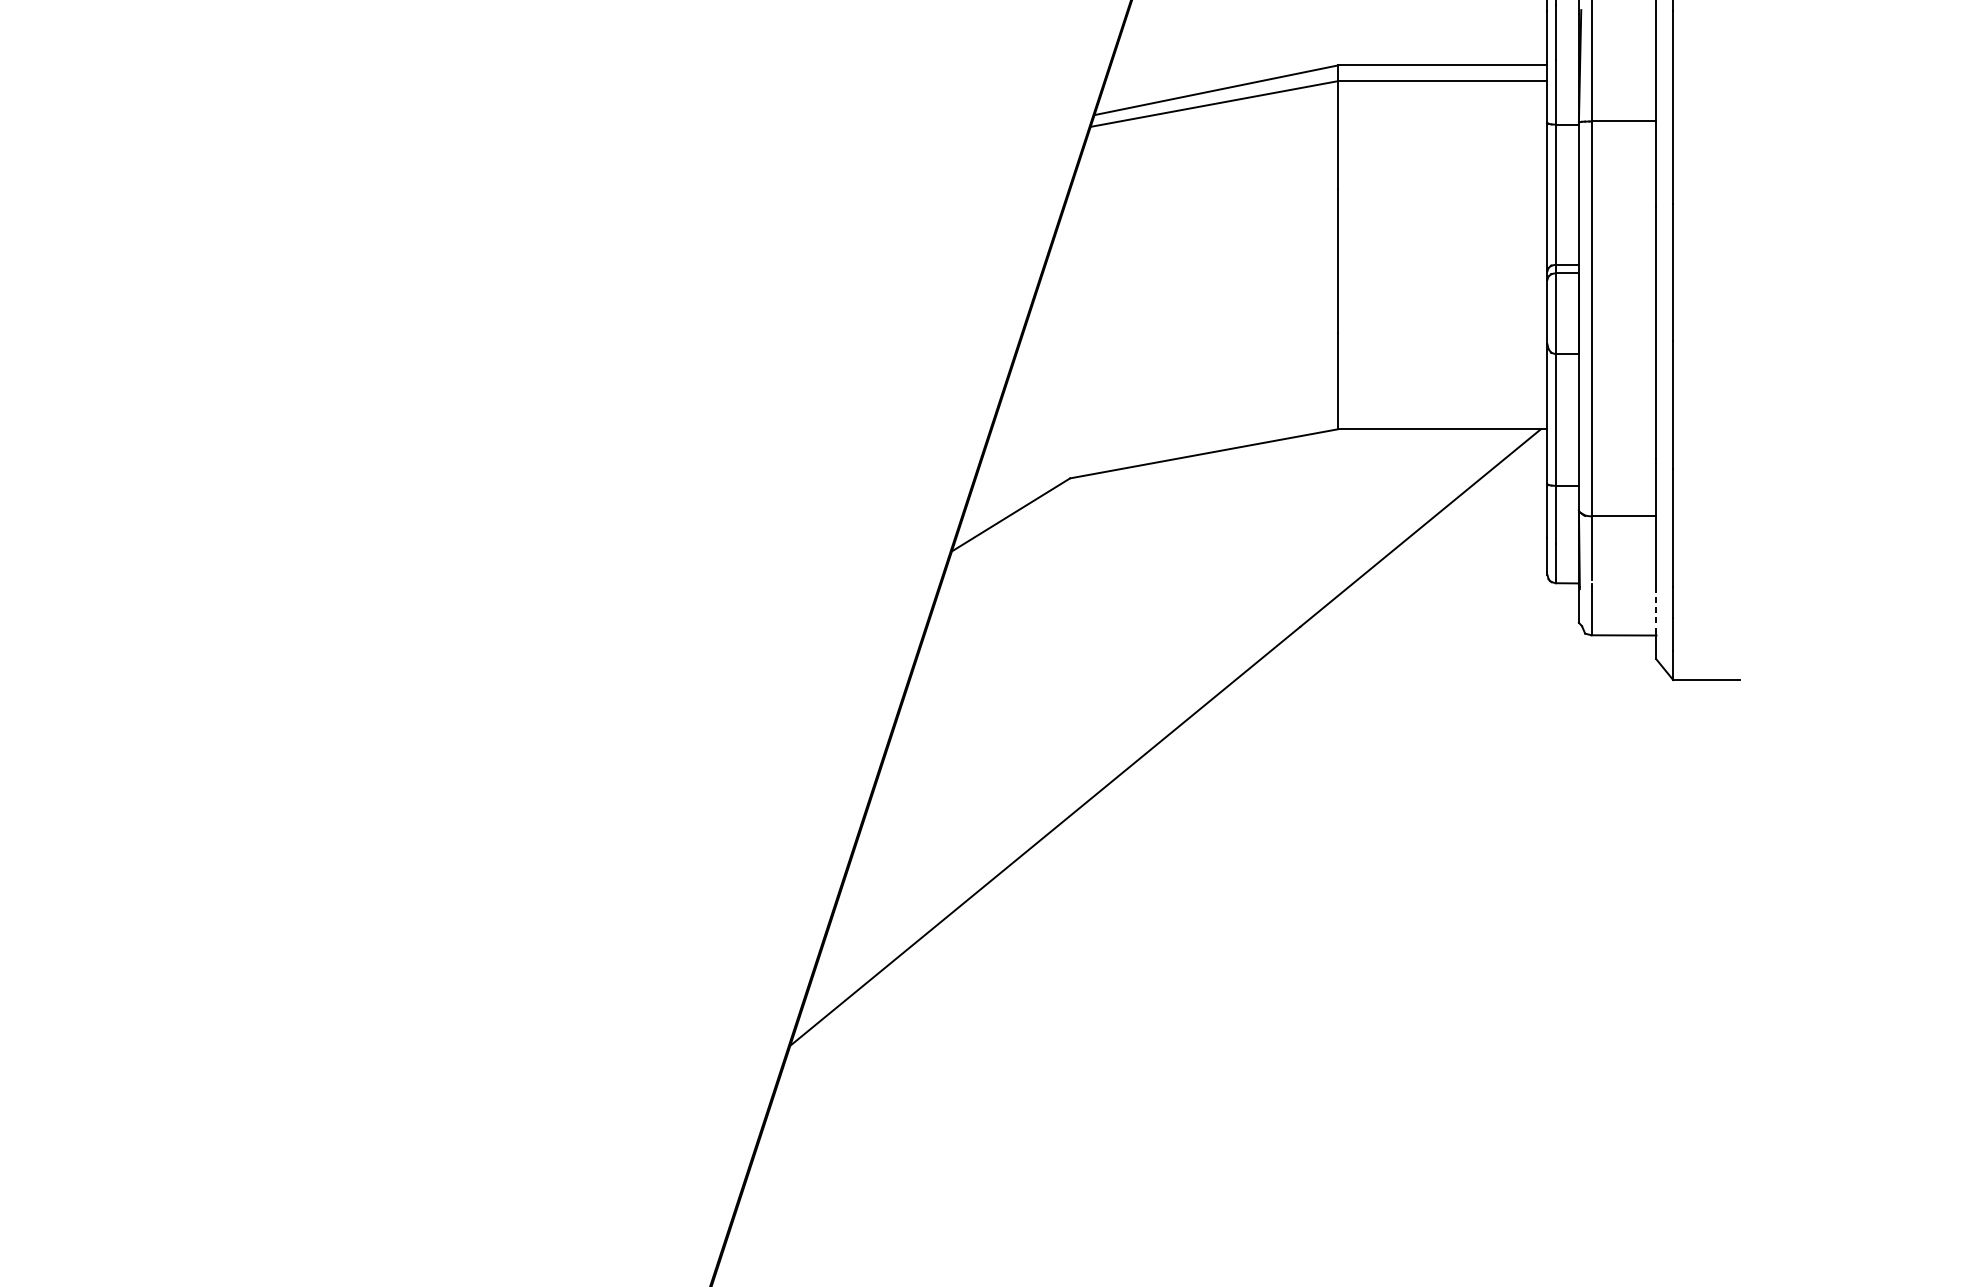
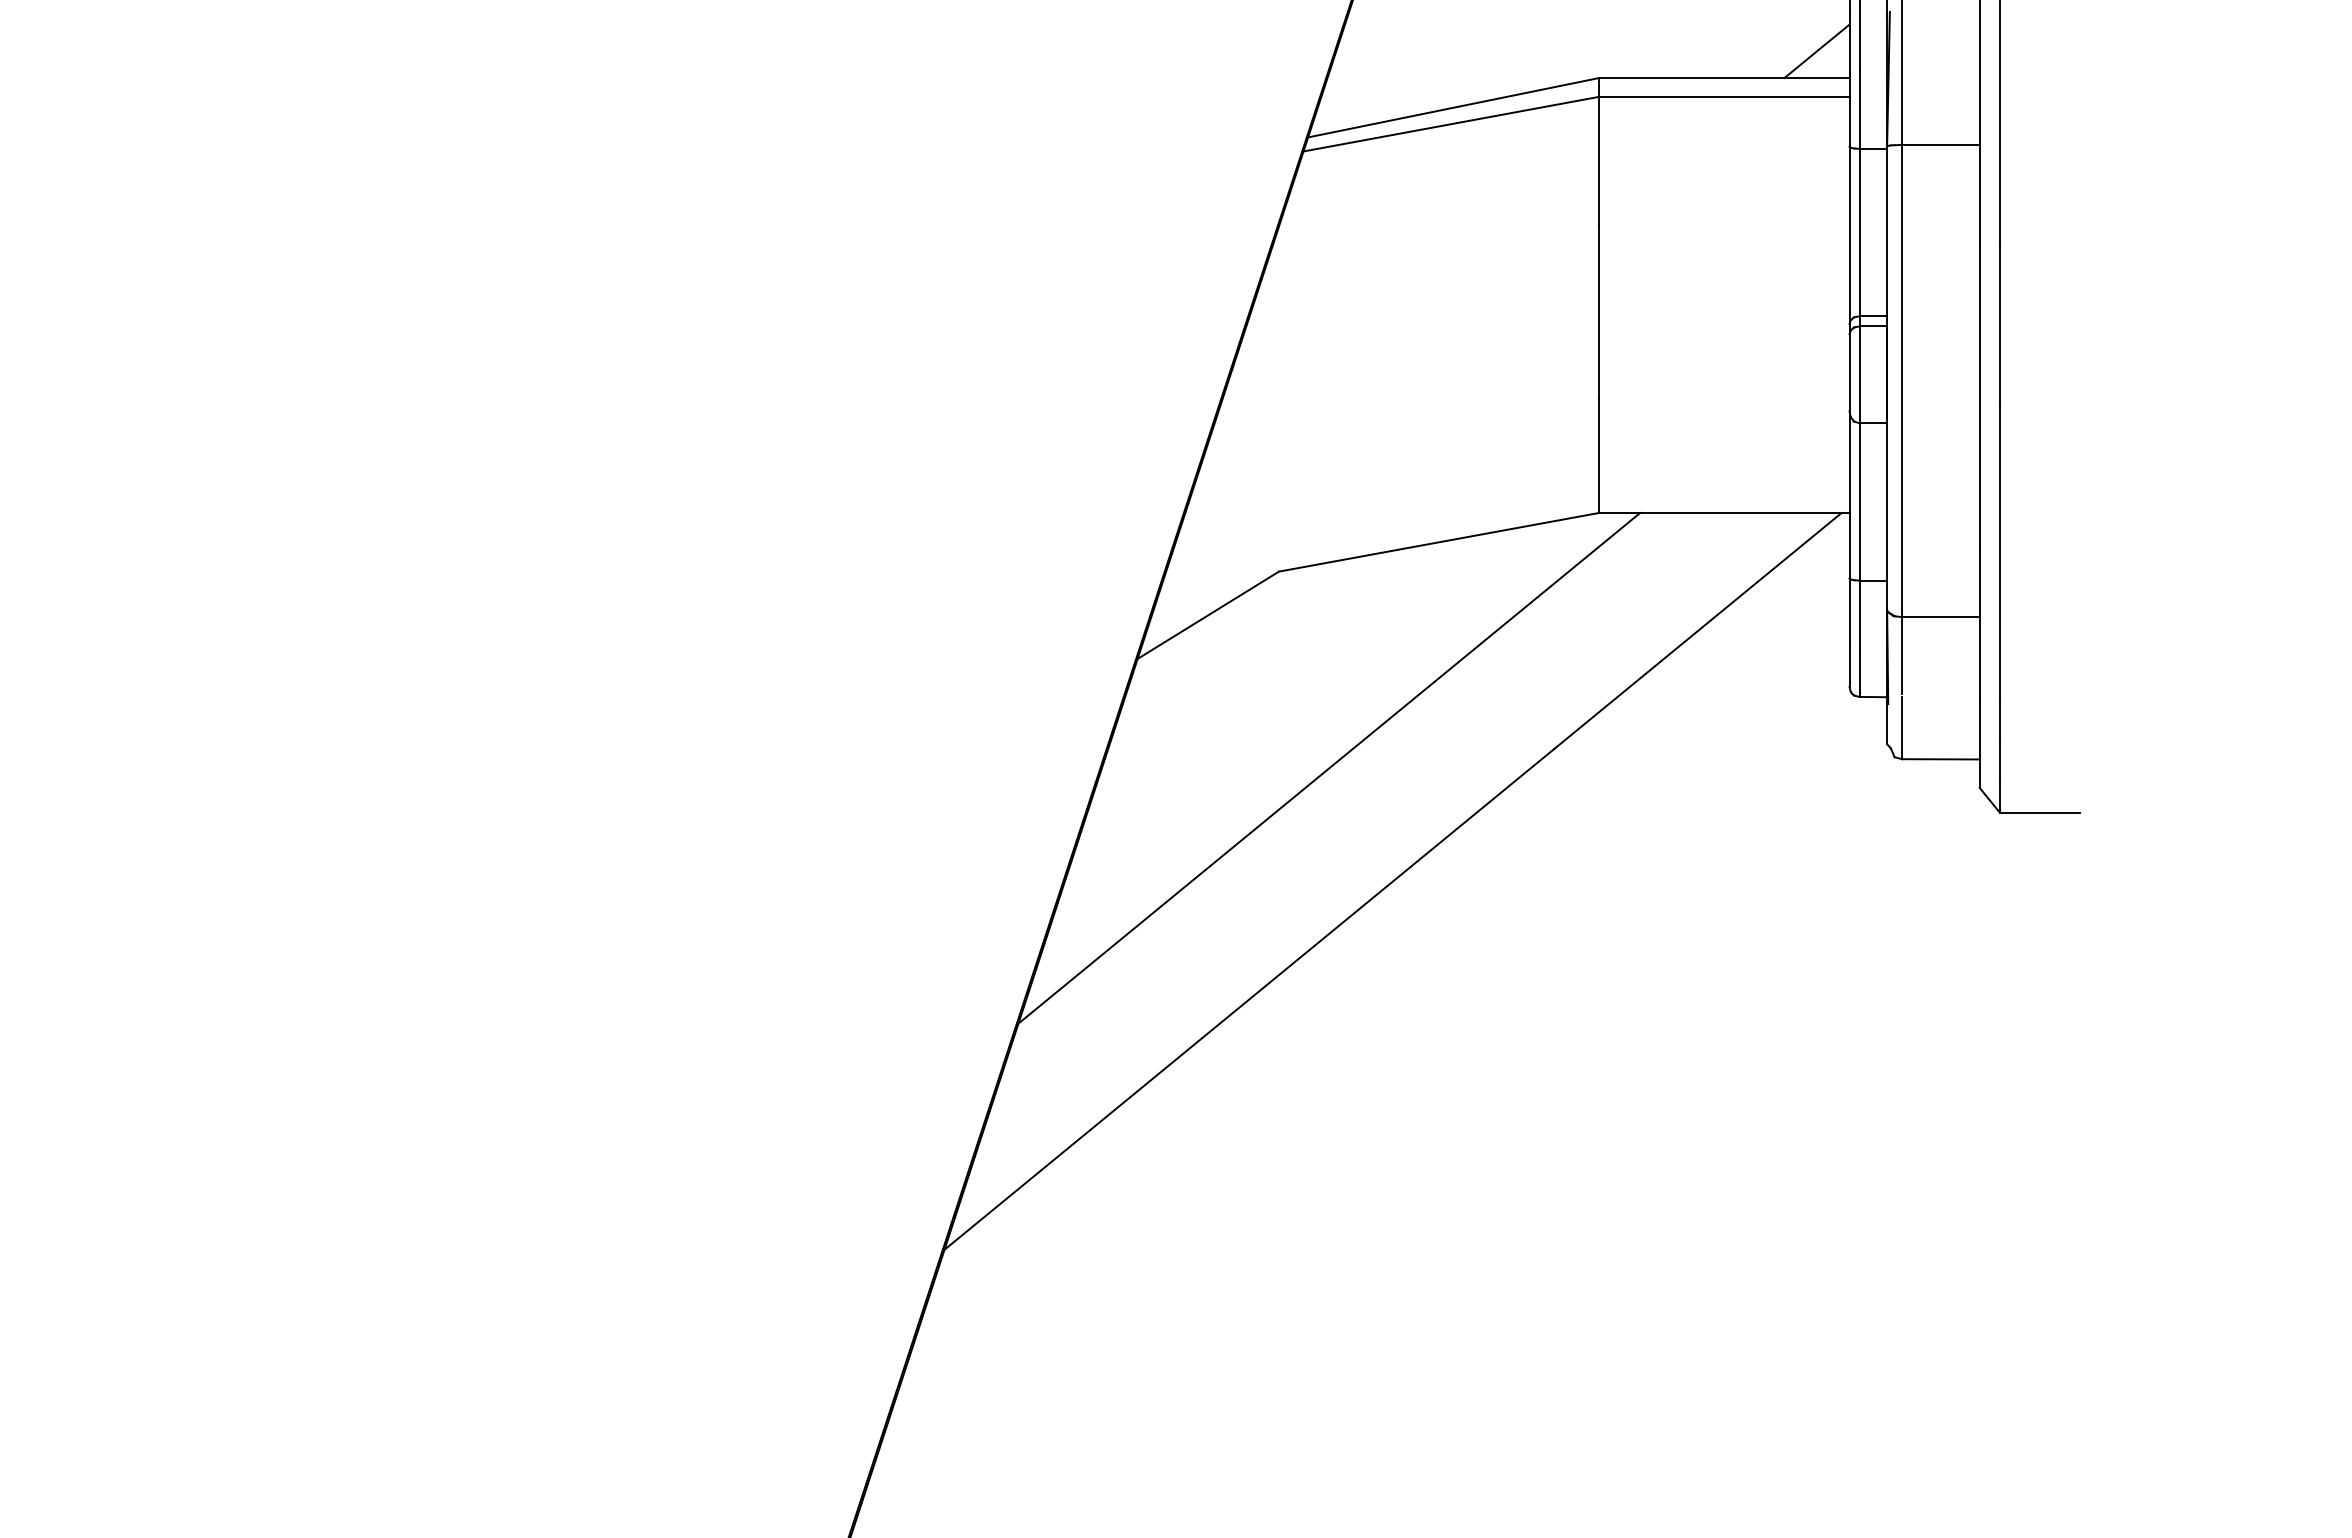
line: (1519, 43) -> (1816, 51), added
line: (1656, 609) -> (1979, 728), dashed -> solid
line: (1112, 643) -> (1329, 768), added

